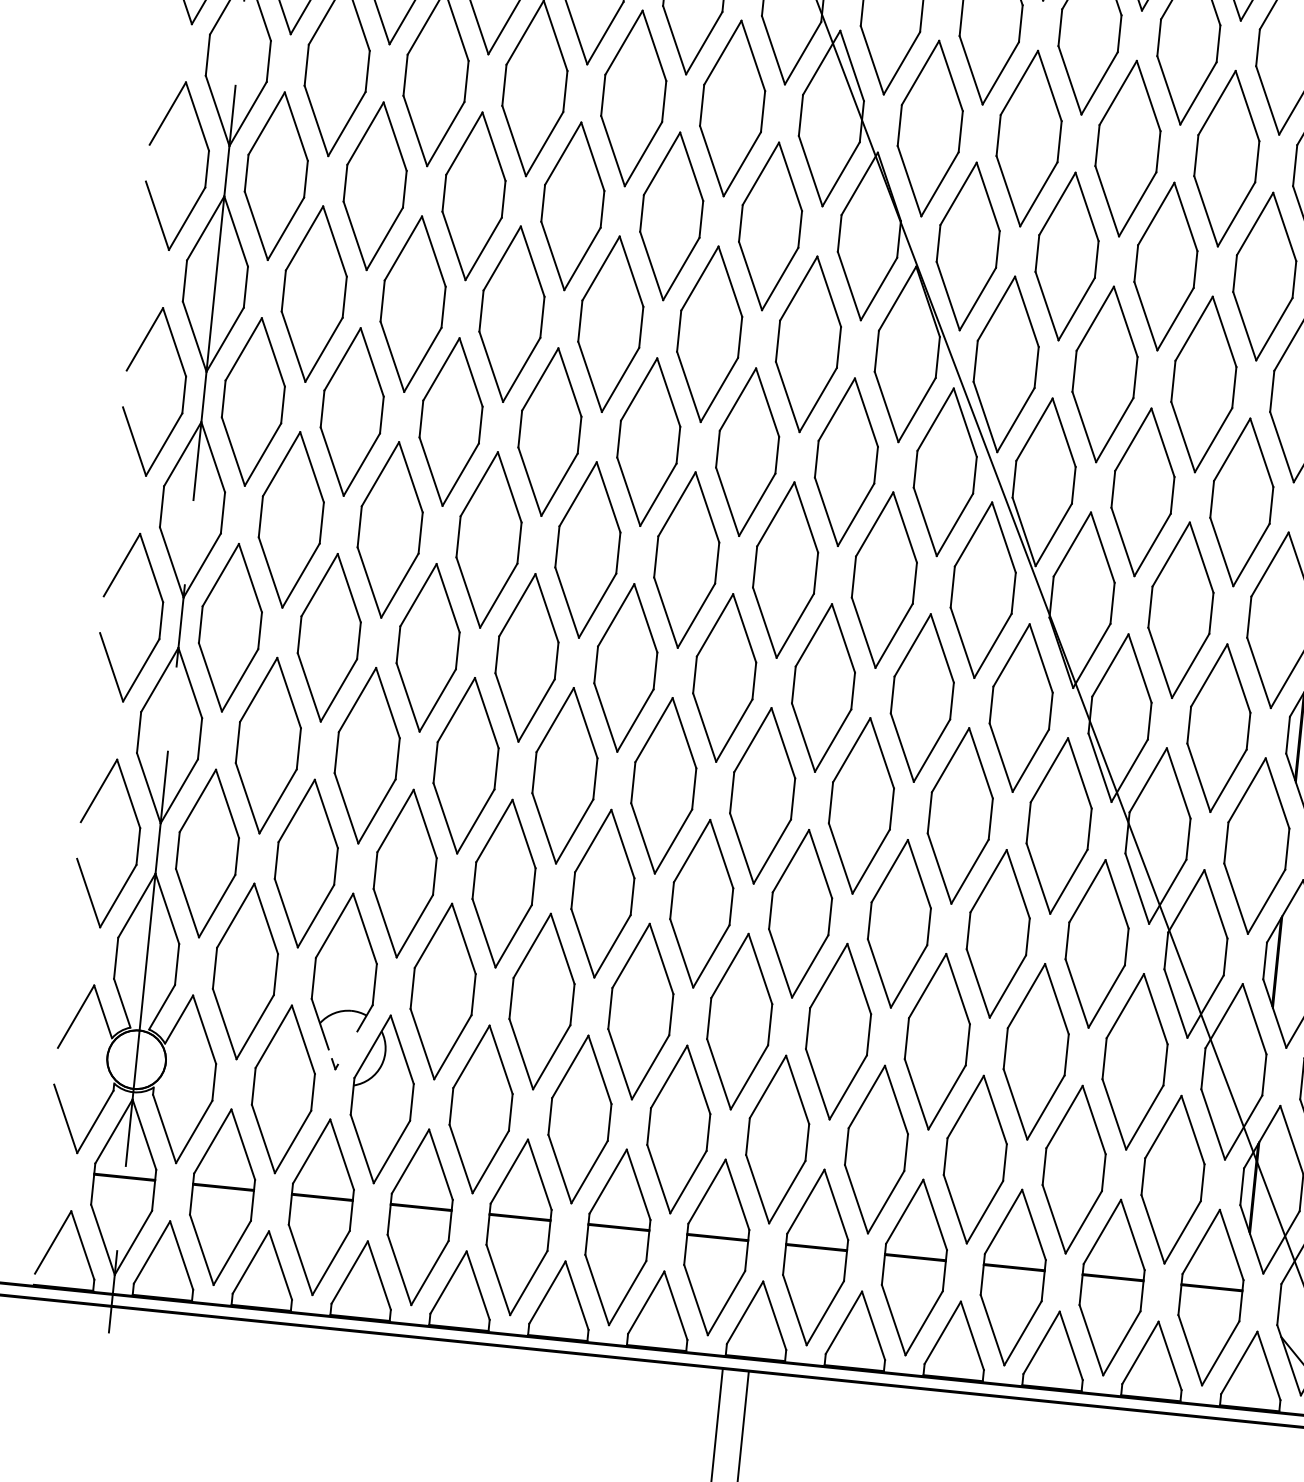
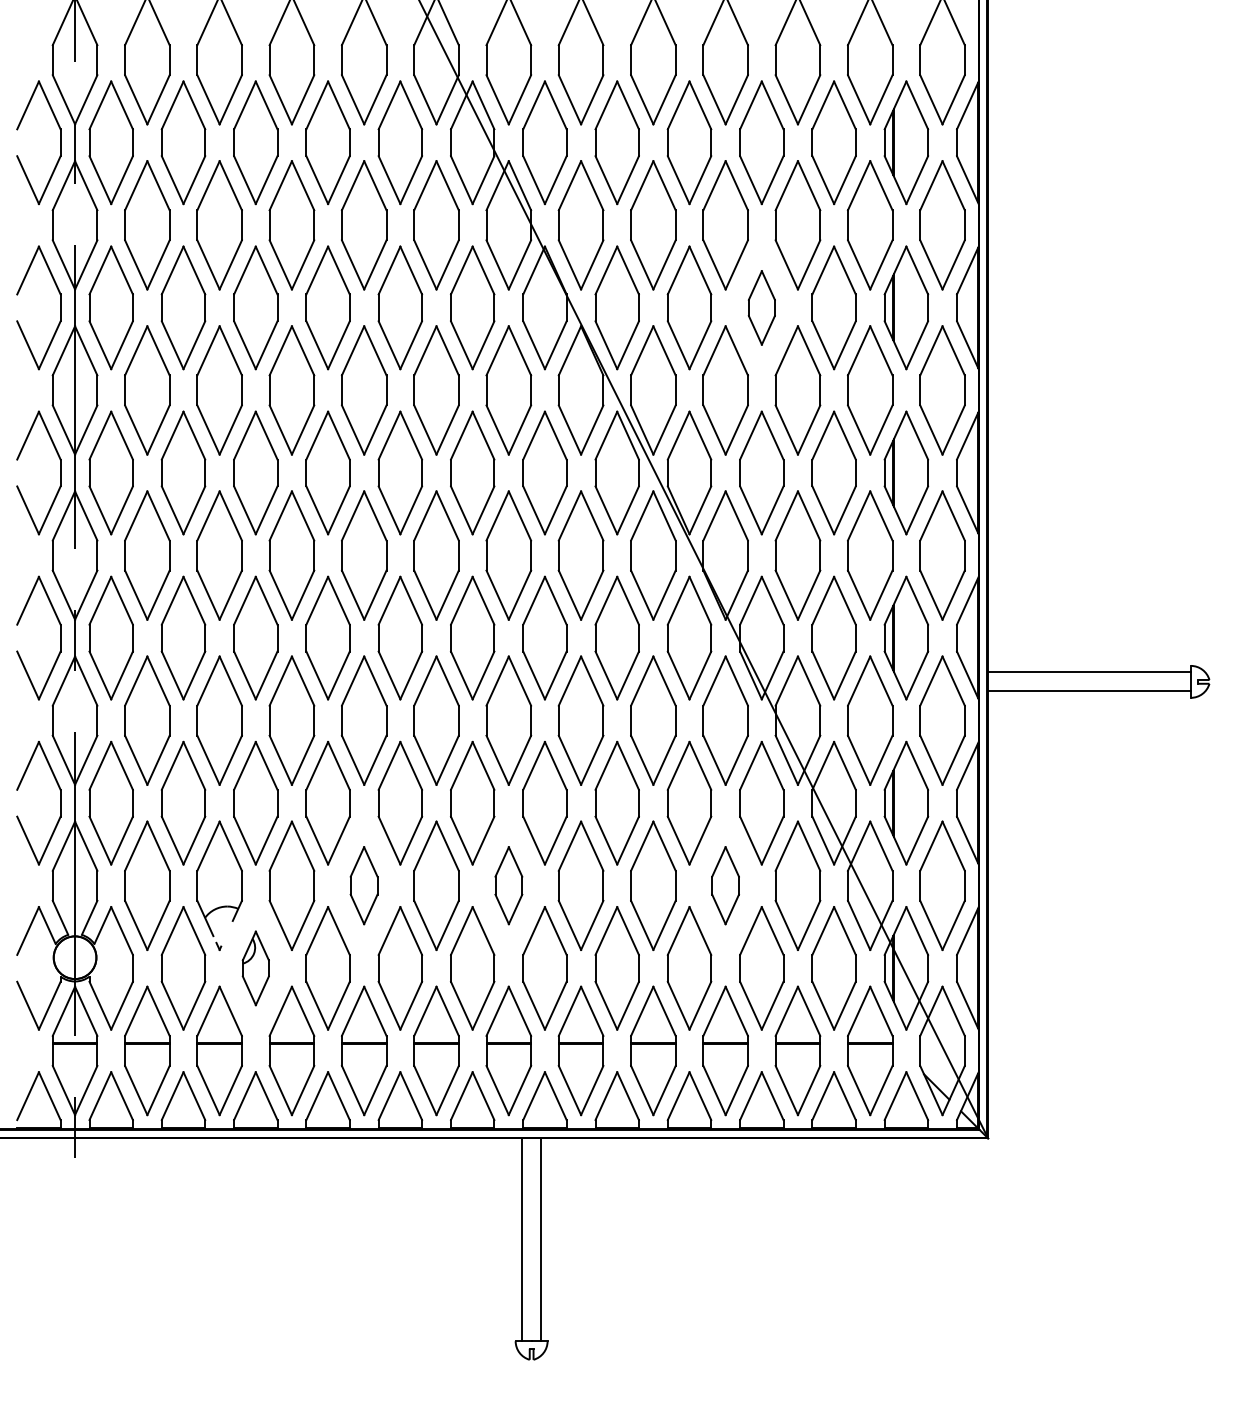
part: (1165, 265) -> (761, 307), size x0.6
part: (541, 1001) -> (363, 885), size x0.6
part: (739, 1021) -> (508, 885), size x0.6
part: (1036, 1051) -> (725, 885), size x0.6
part: (381, 1099) -> (255, 968), size x0.6

